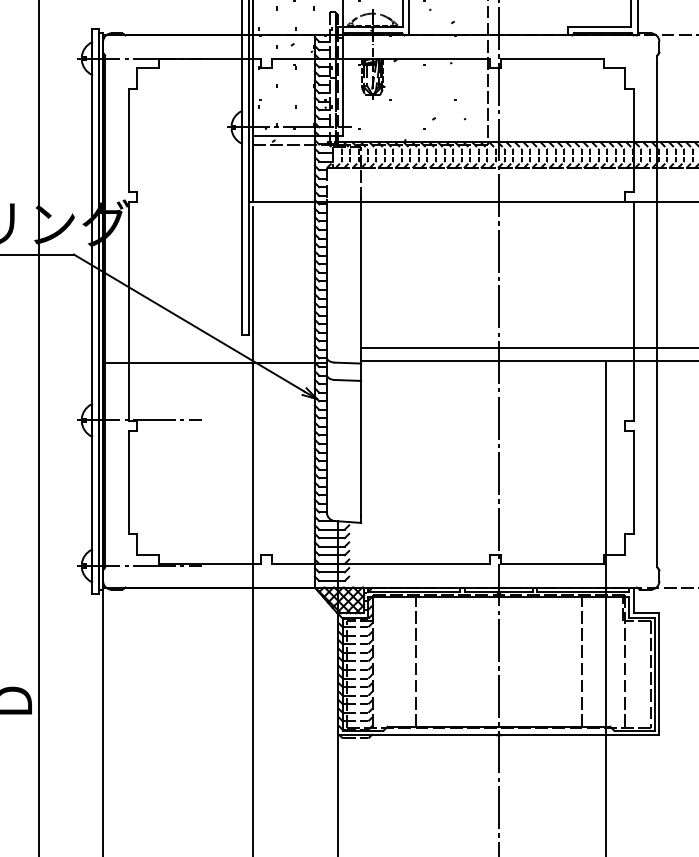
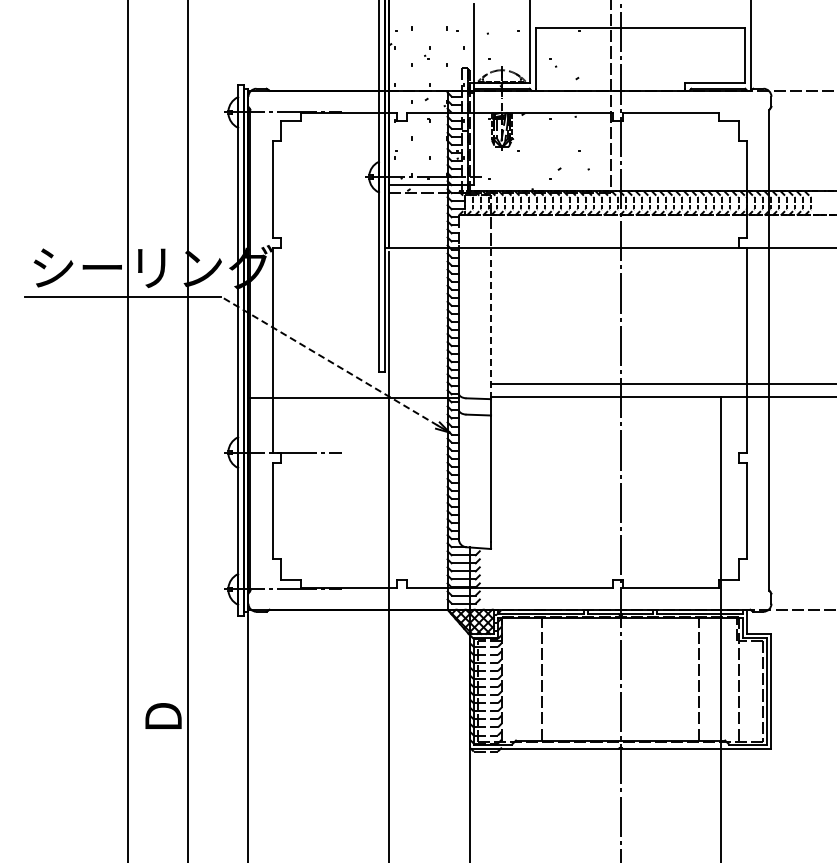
line: (361, 281) -> (491, 322), solid -> dashed
line: (189, 322) -> (329, 360), solid -> dashed

